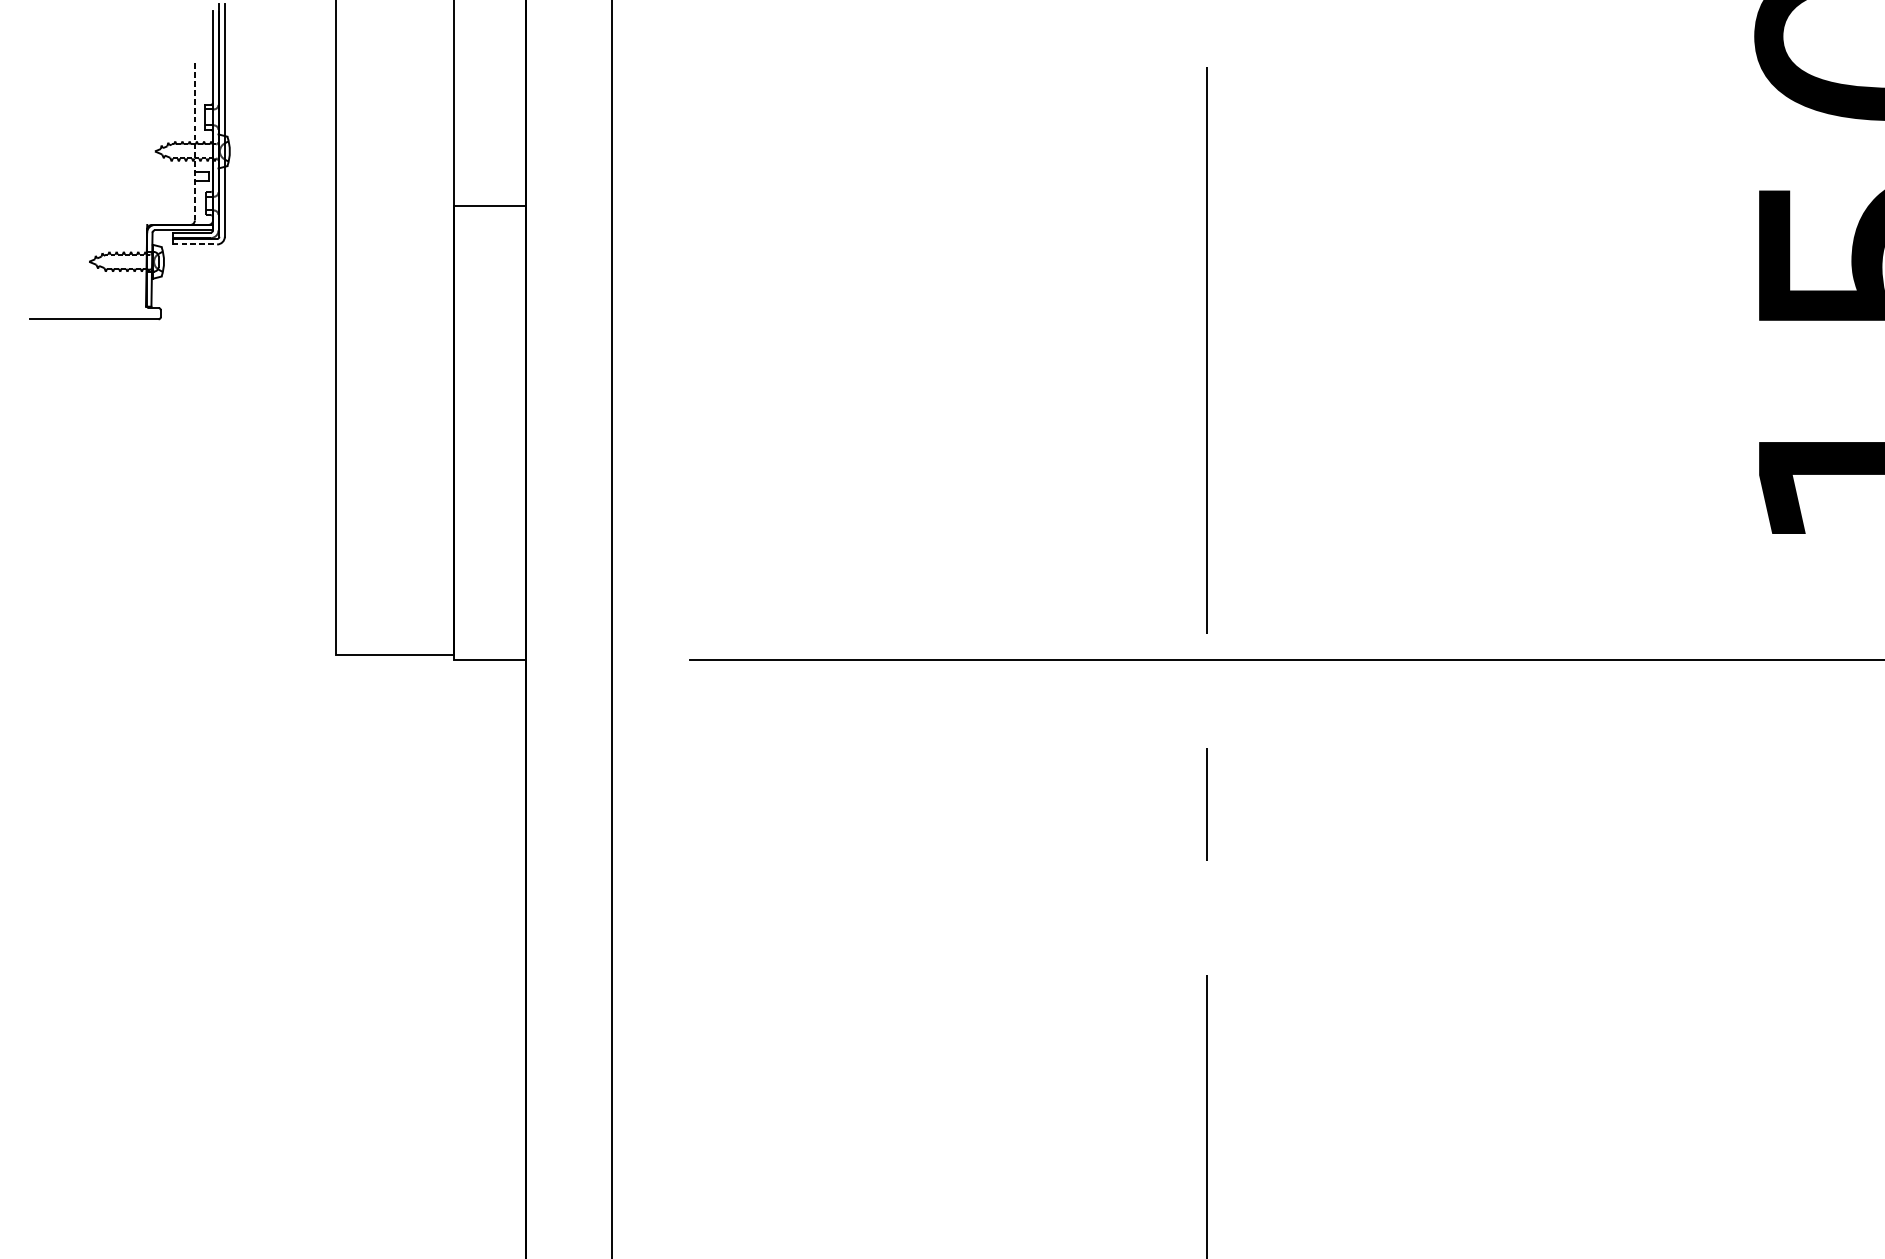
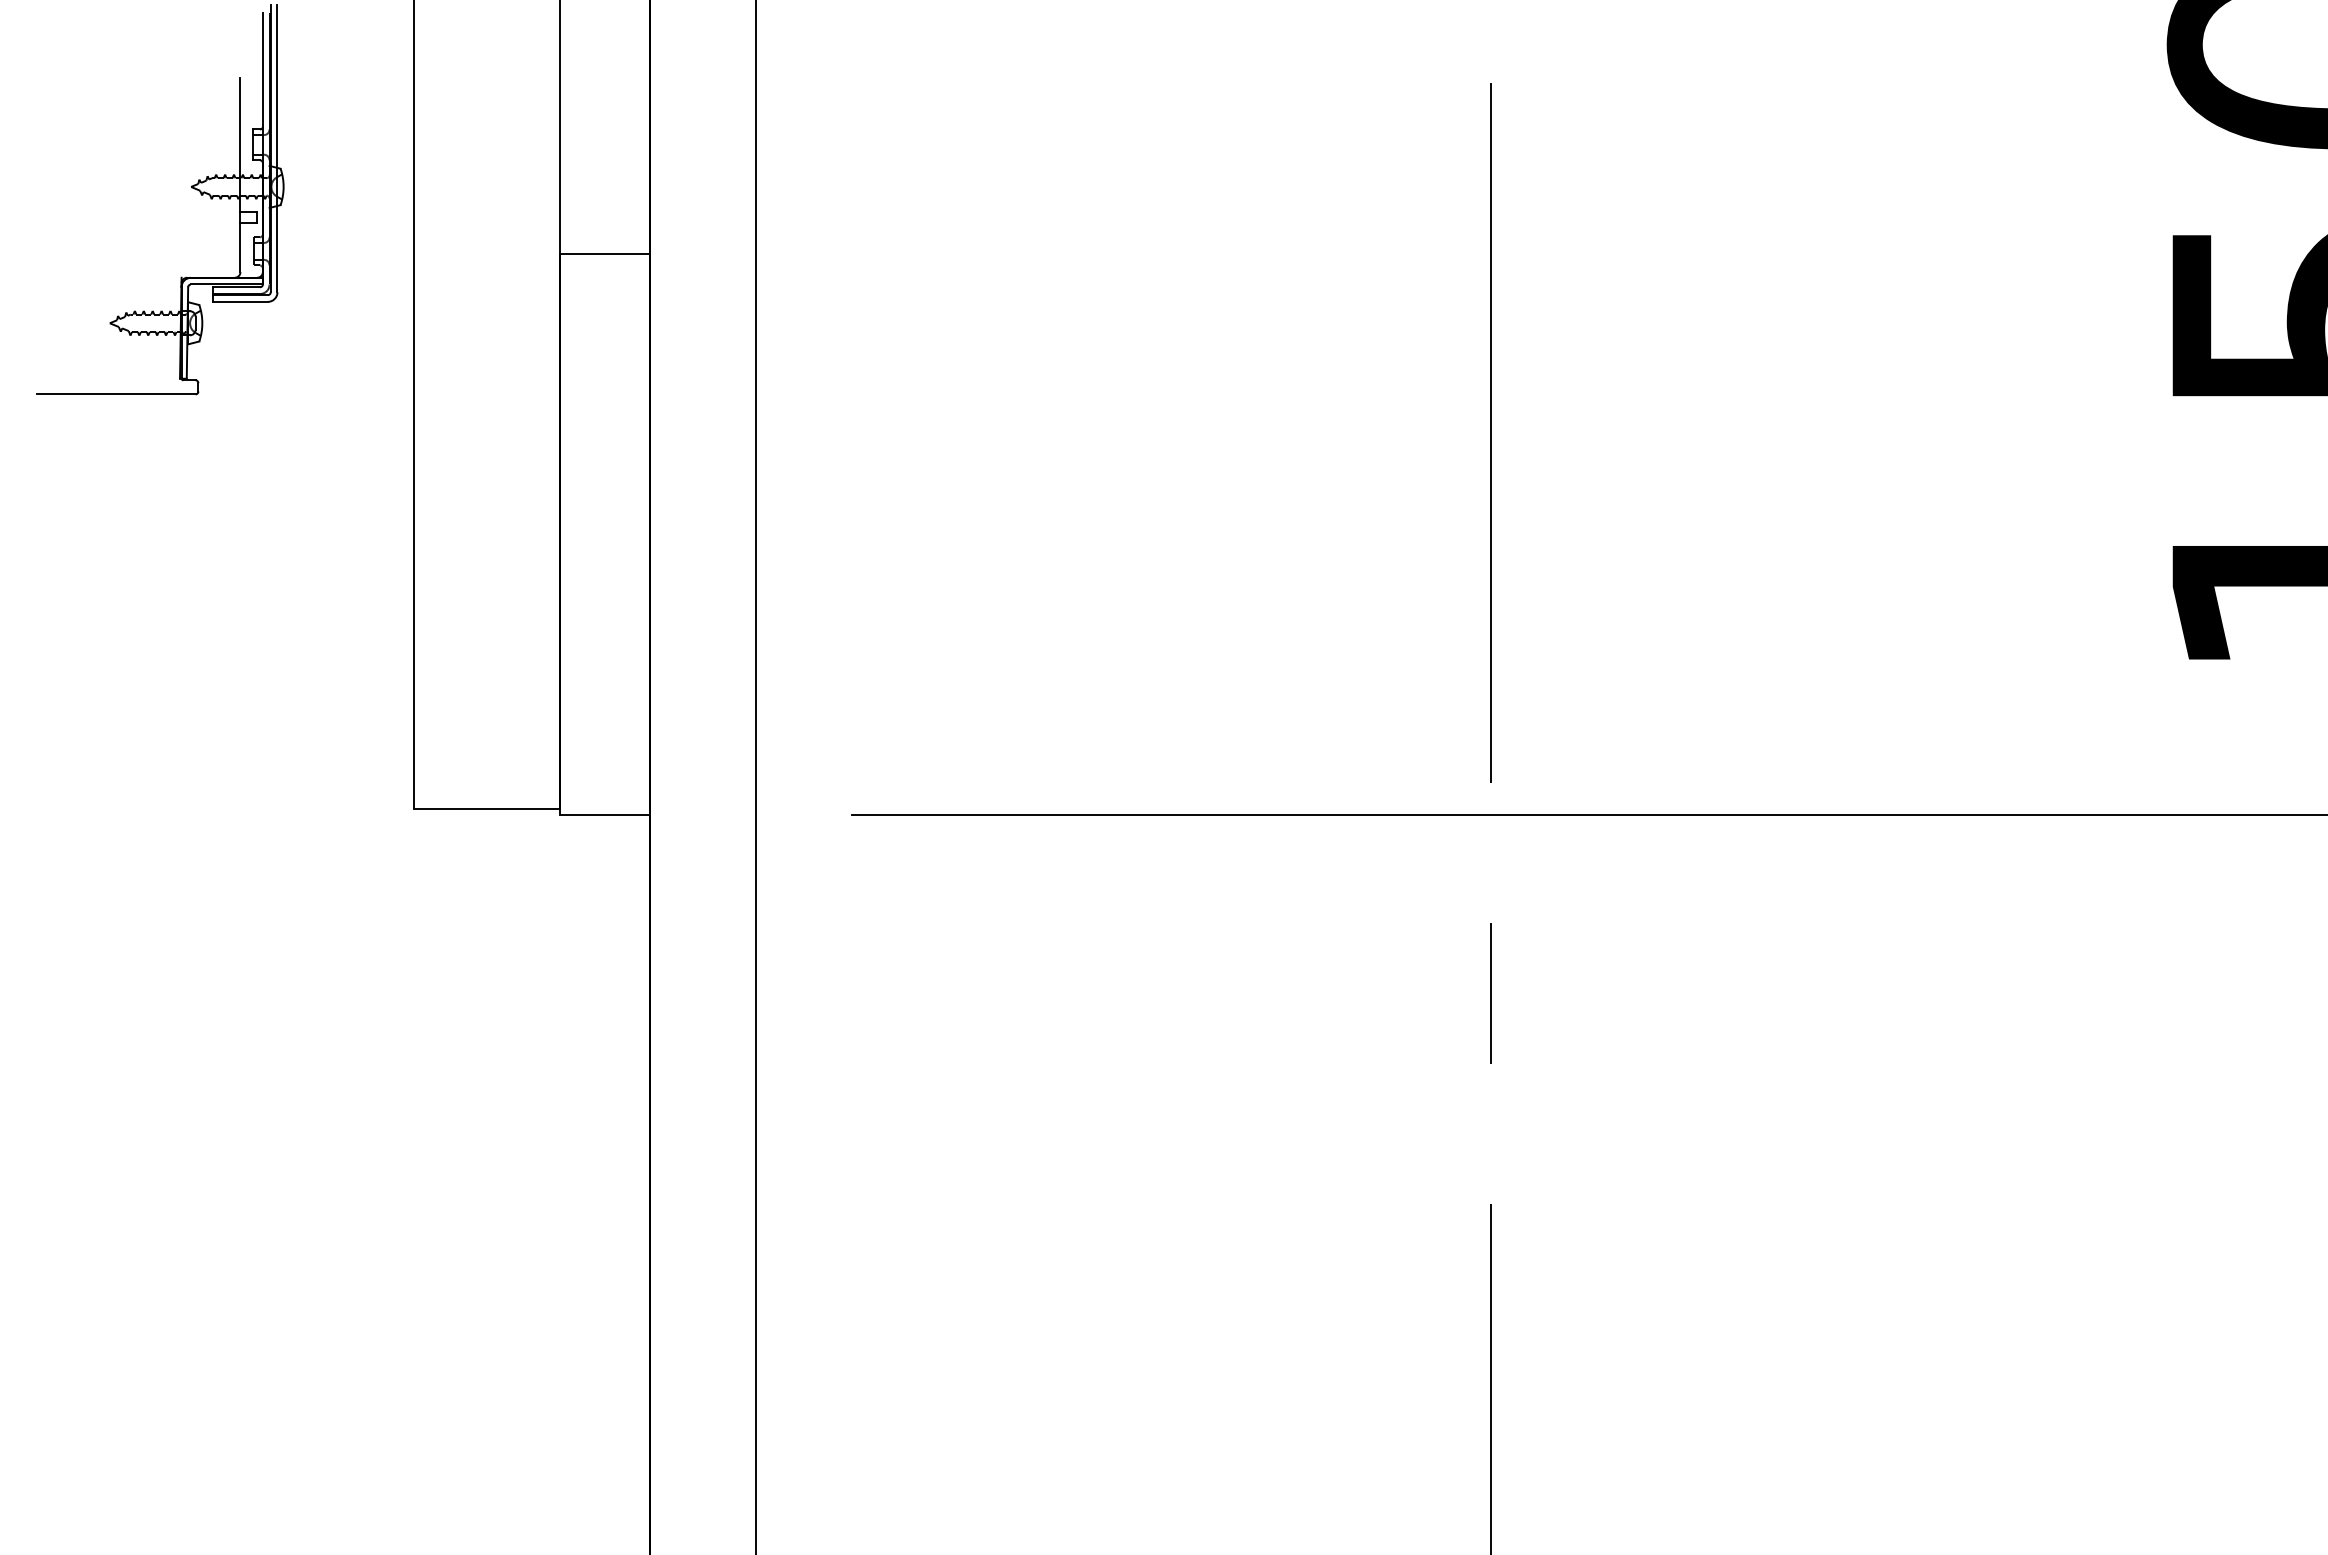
line: (194, 141) -> (240, 174), dashed -> solid
line: (194, 244) -> (240, 301), dashed -> solid

